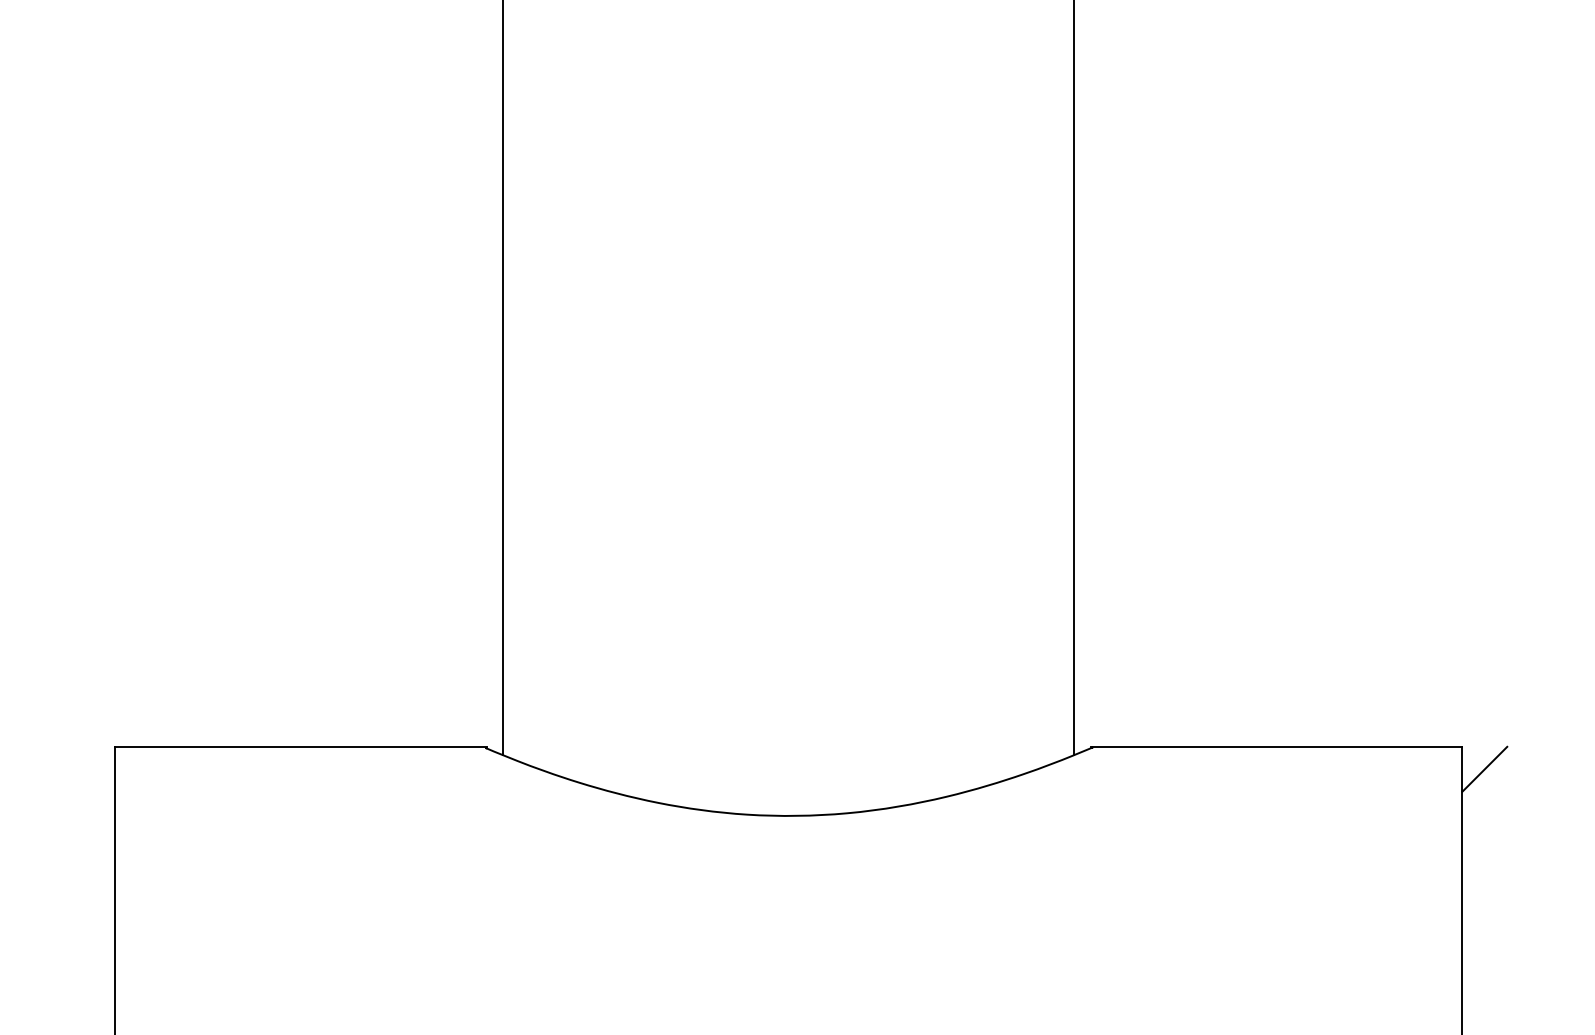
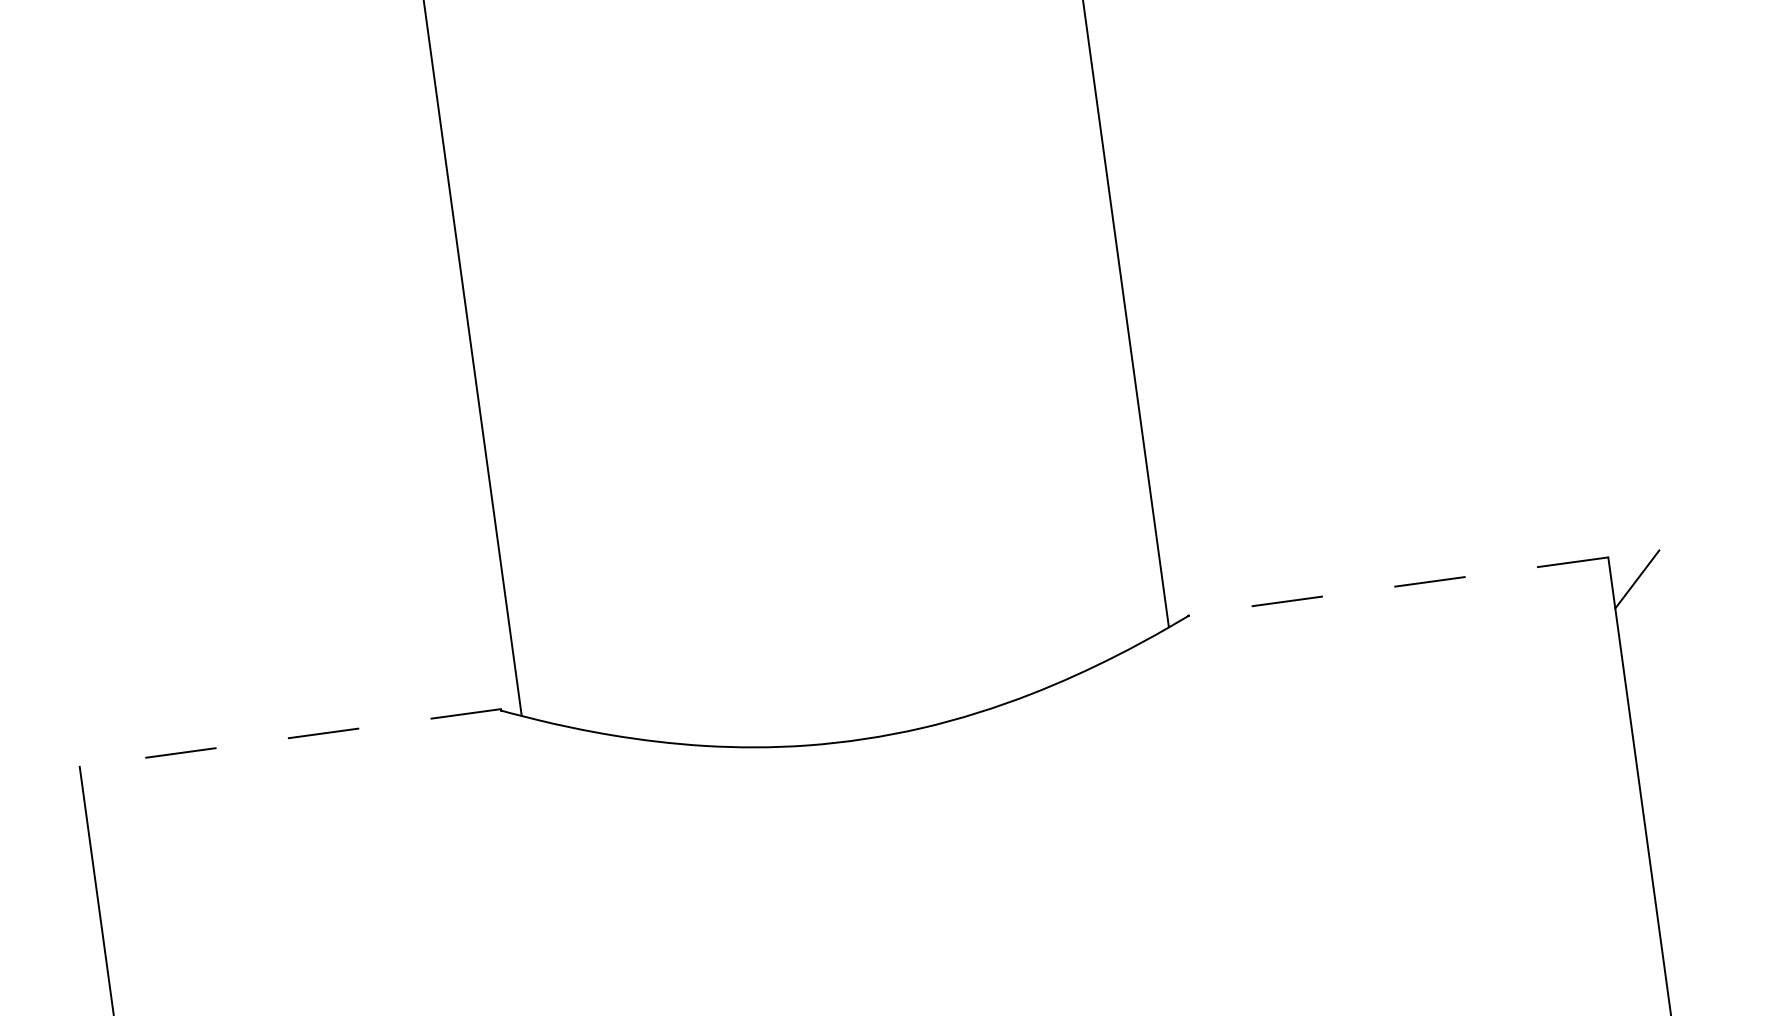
line: (300, 746) -> (290, 737), solid -> dashed
line: (1276, 746) -> (1397, 585), solid -> dashed

